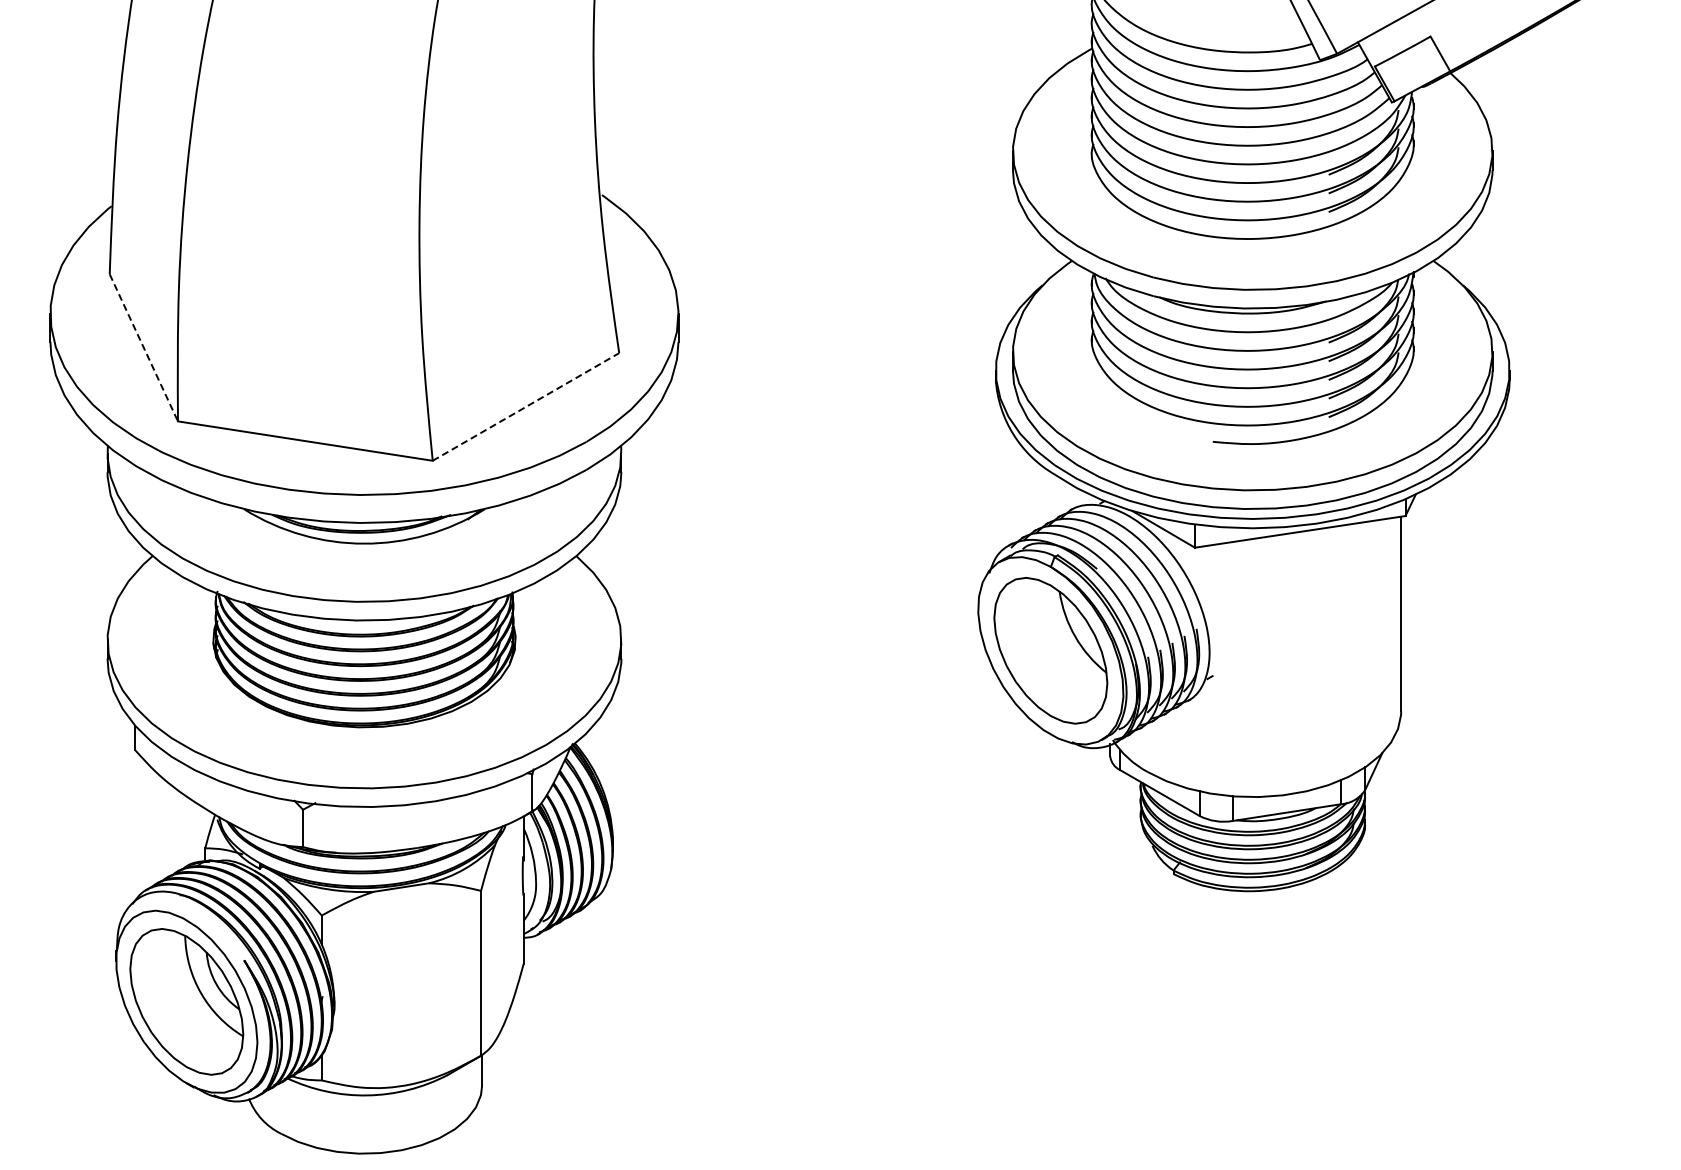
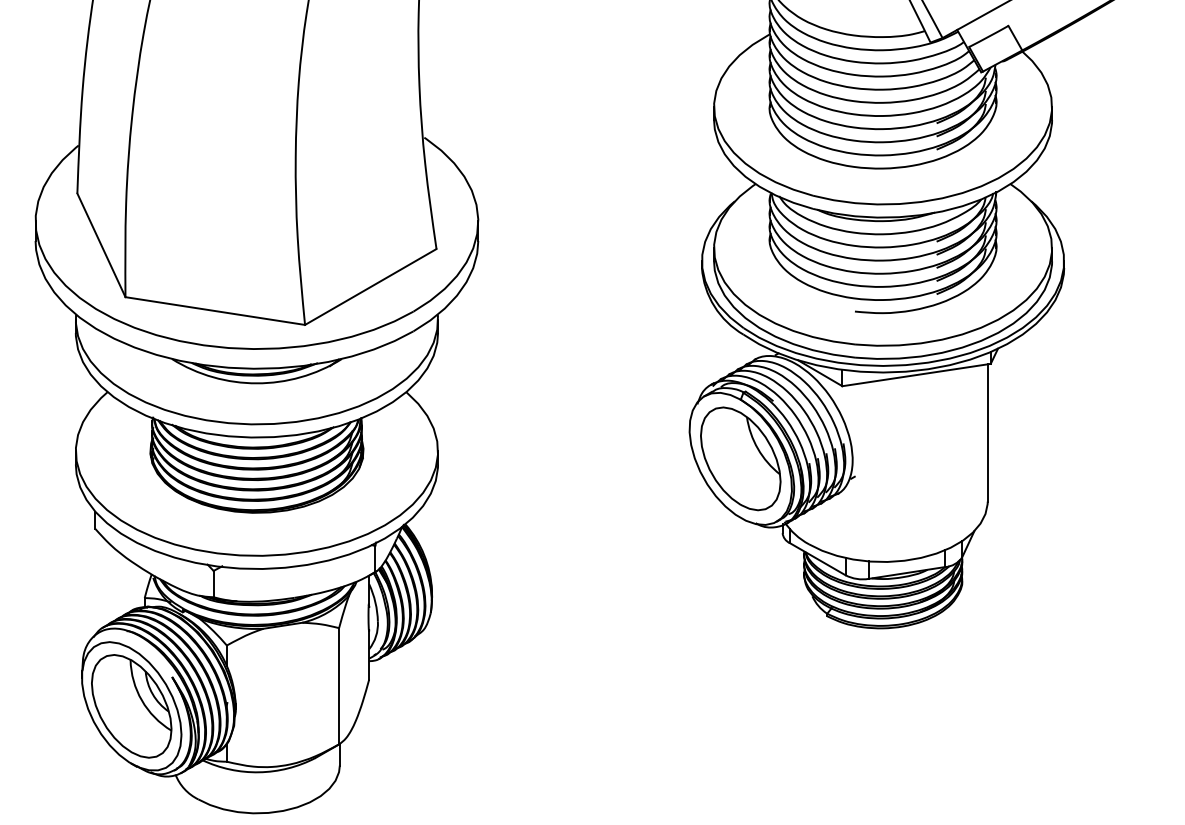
line: (144, 348) -> (101, 245), dashed -> solid
line: (525, 406) -> (370, 286), dashed -> solid

